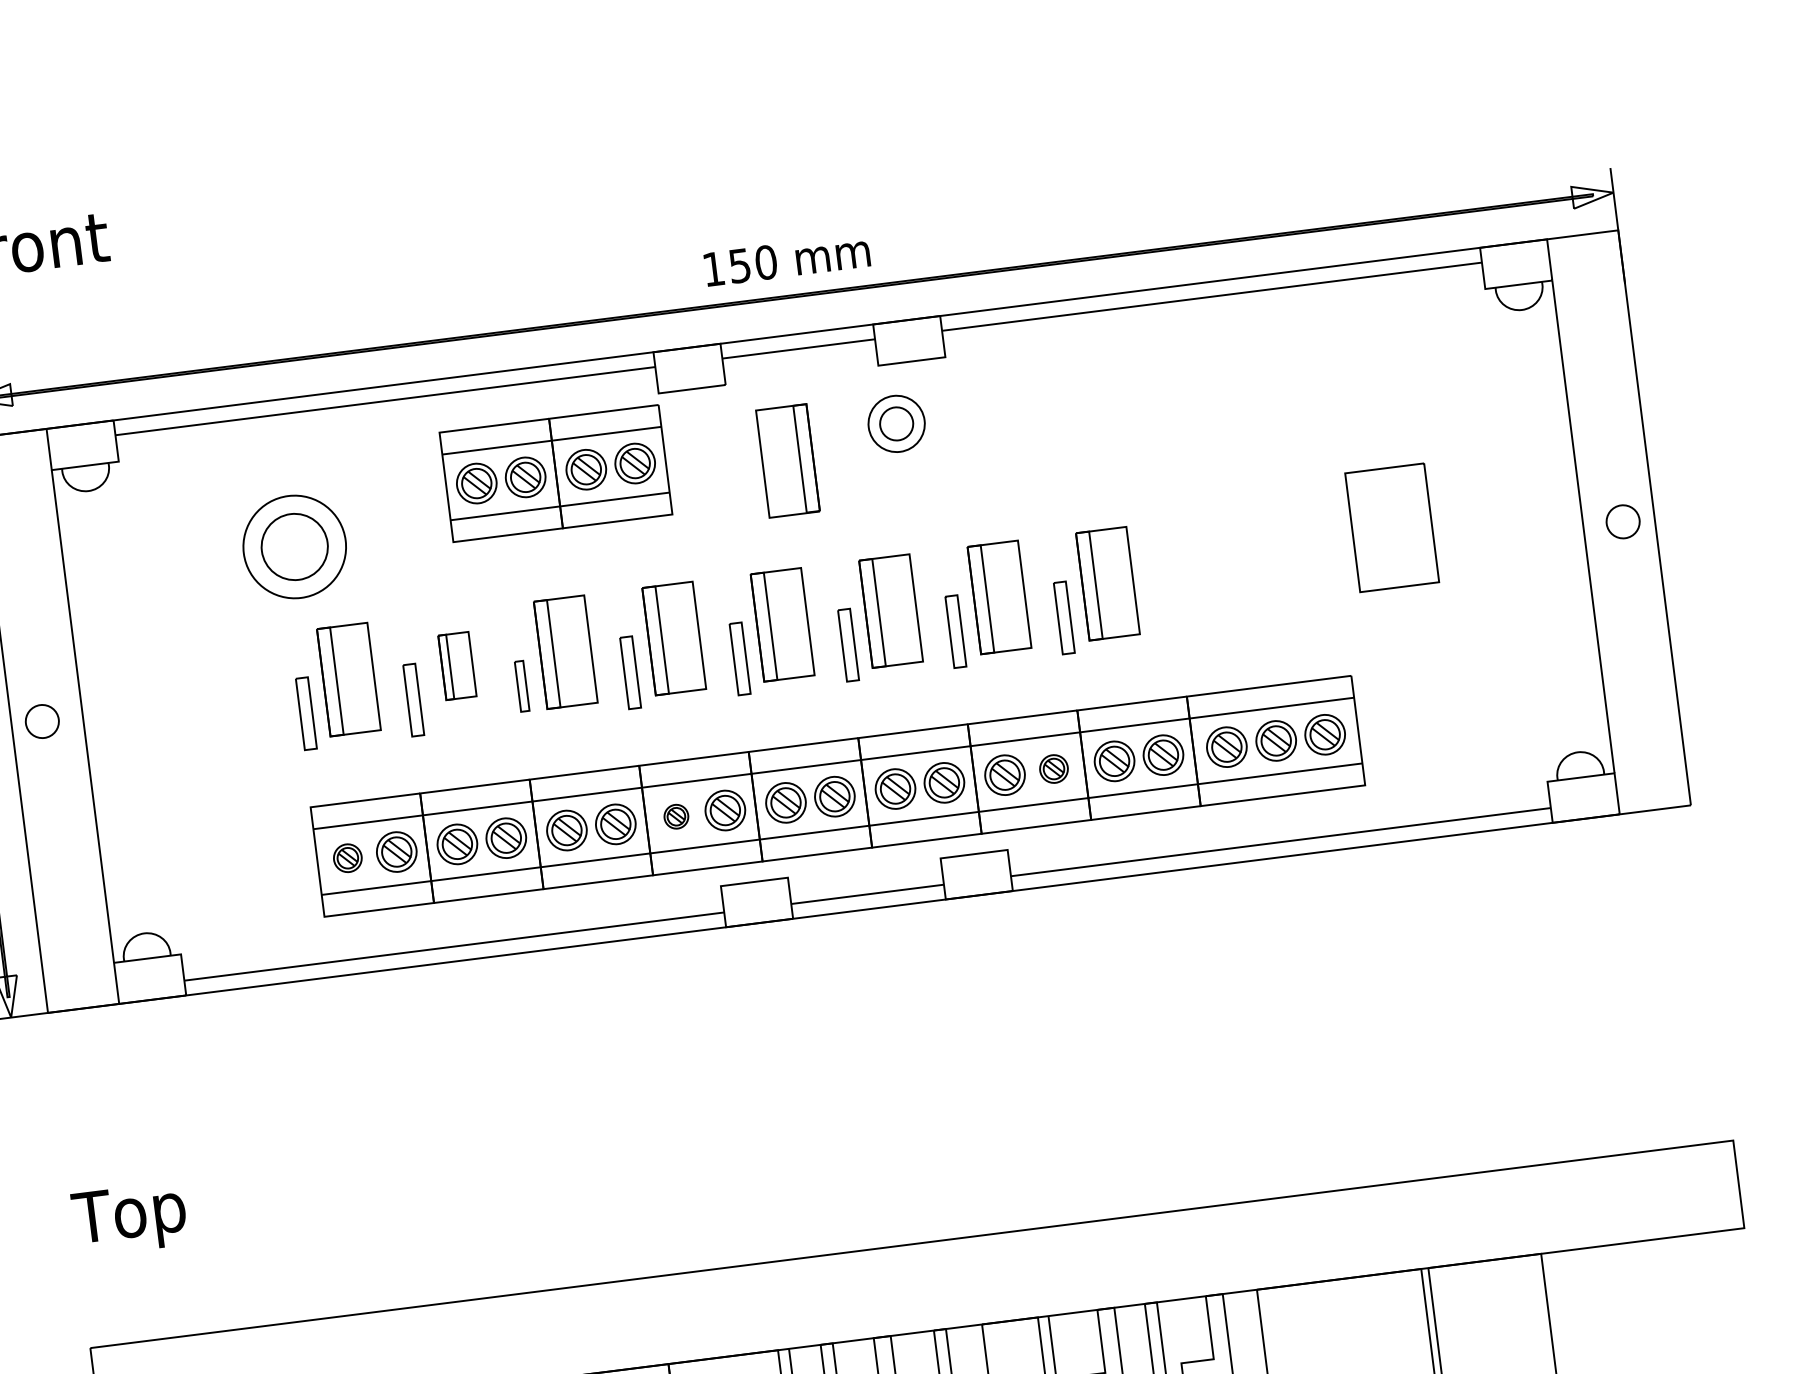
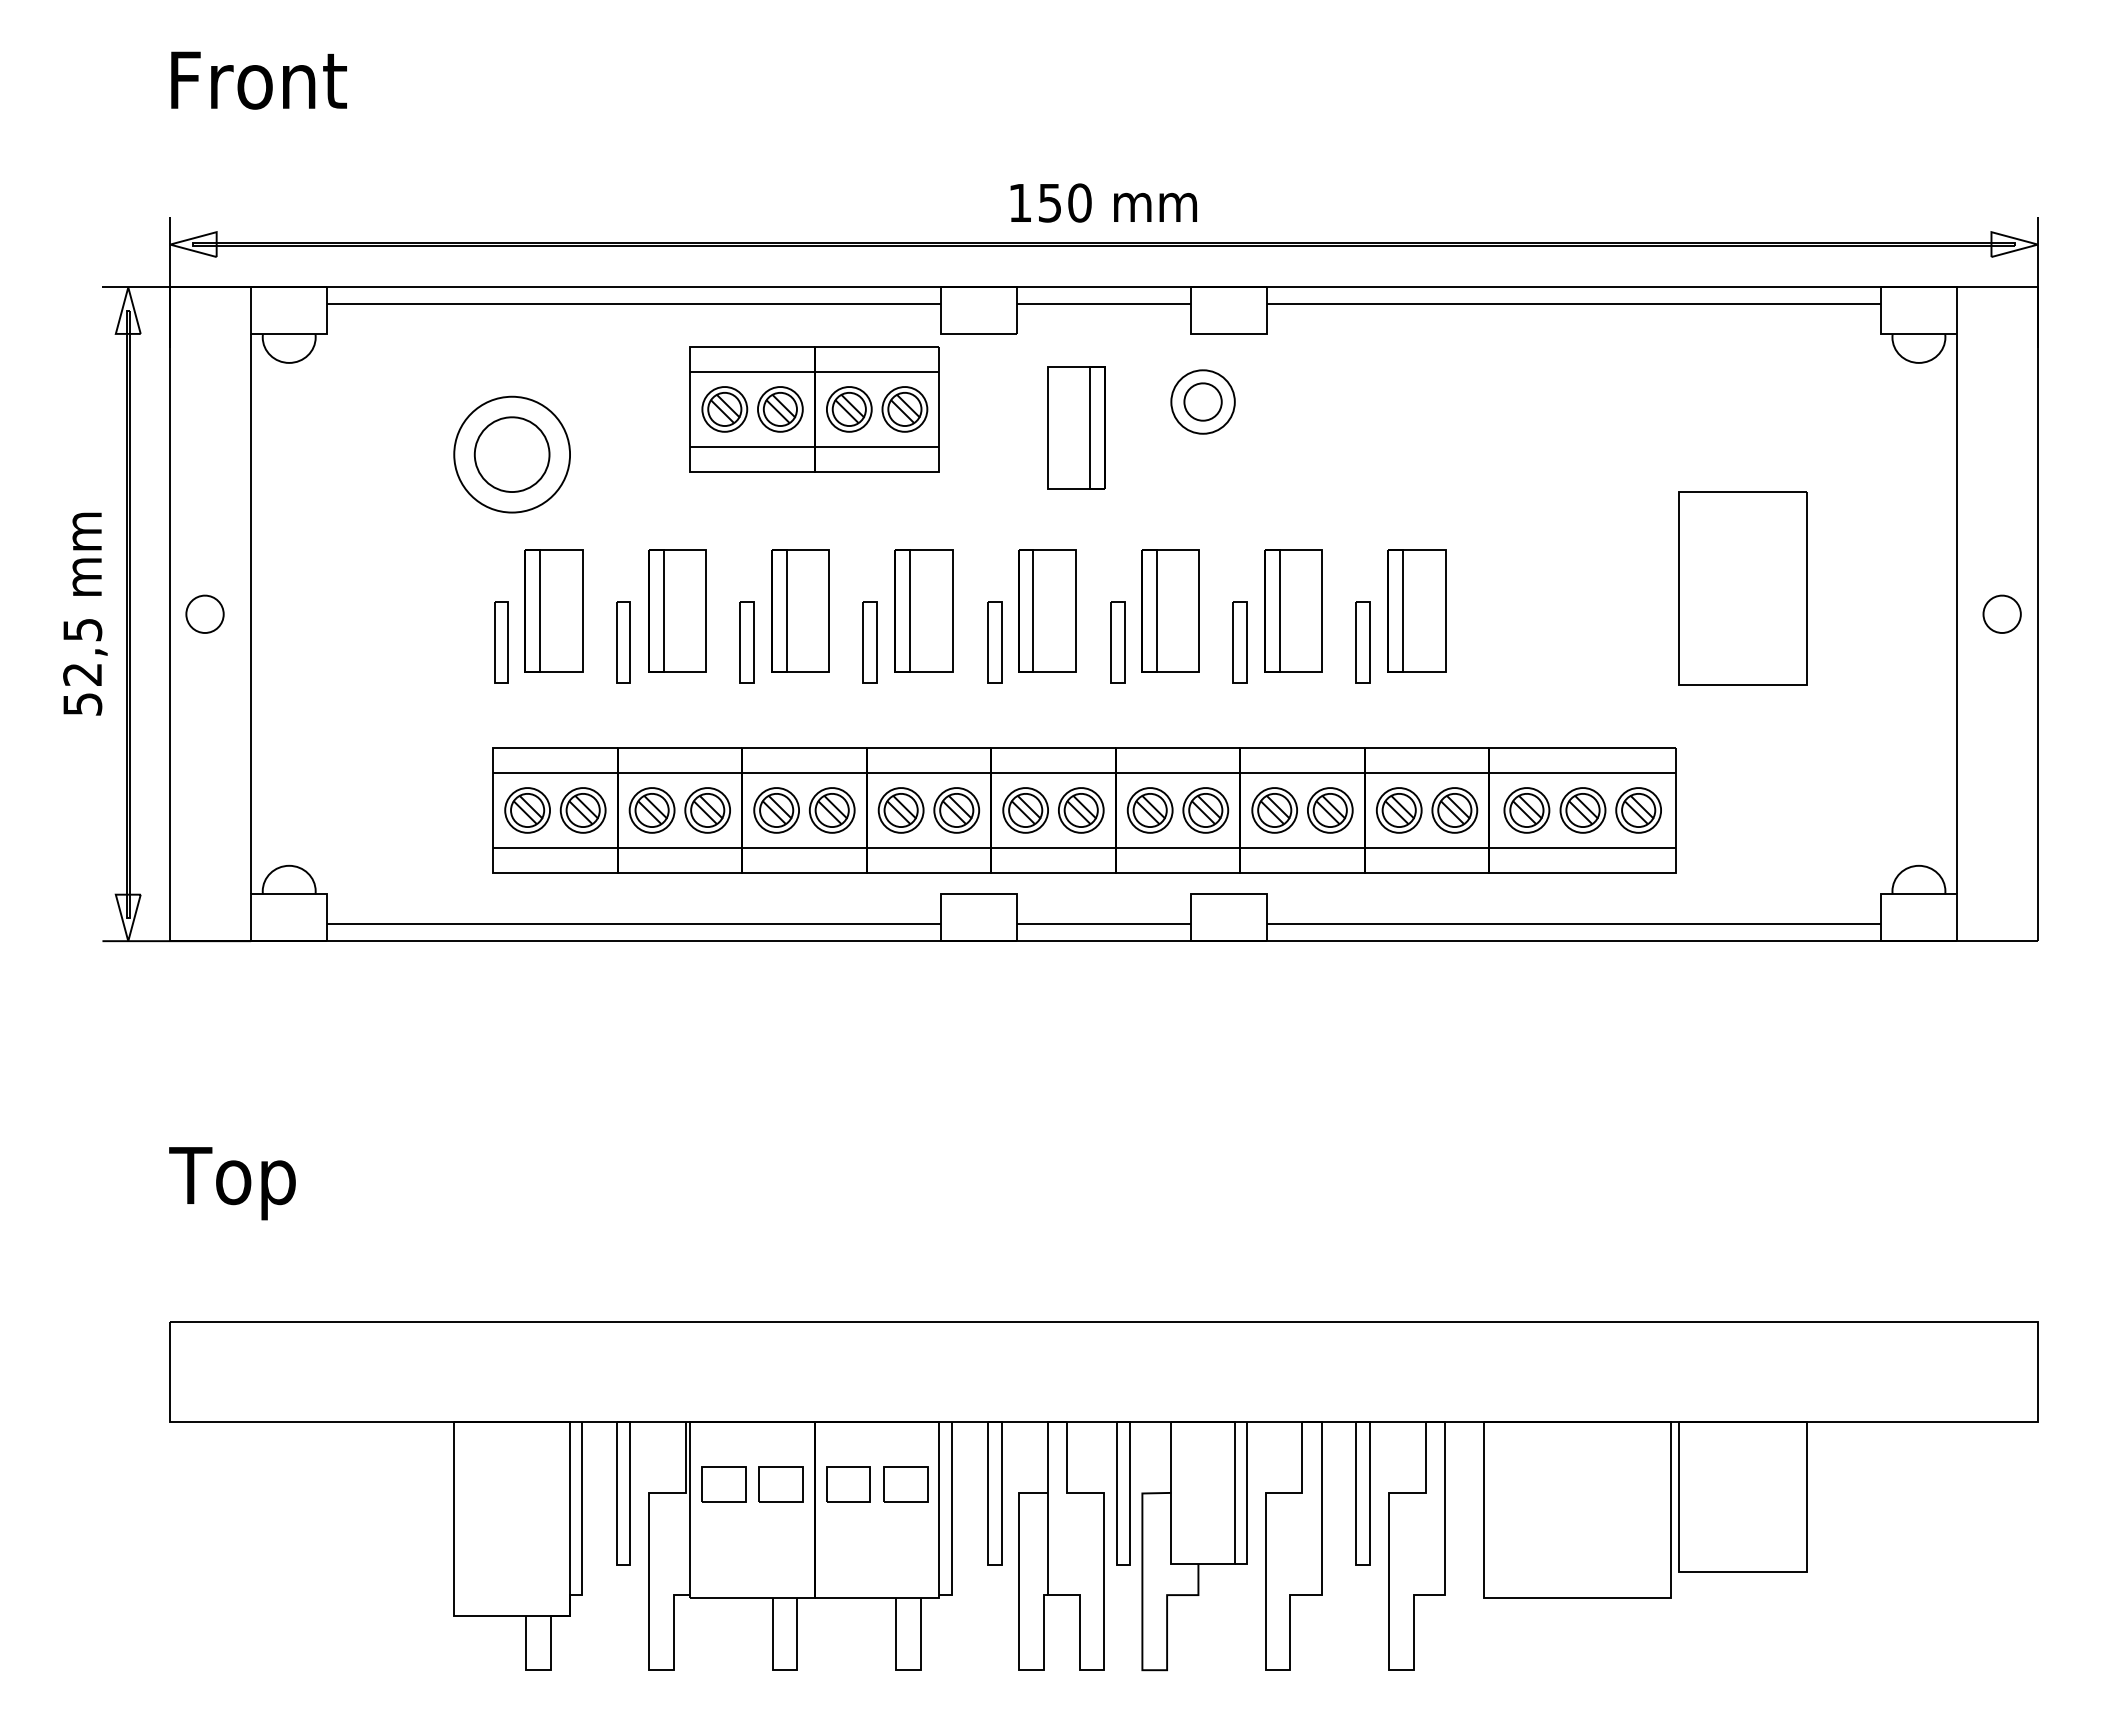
part: (1391, 528) -> (1742, 588), size x1.43
part: (457, 665) -> (677, 610), size x1.67
part: (521, 686) -> (746, 642), size x1.43
part: (1054, 769) -> (1330, 810), size x1.43
part: (675, 816) -> (900, 810), size x1.67
part: (347, 858) -> (527, 810), size x1.43

